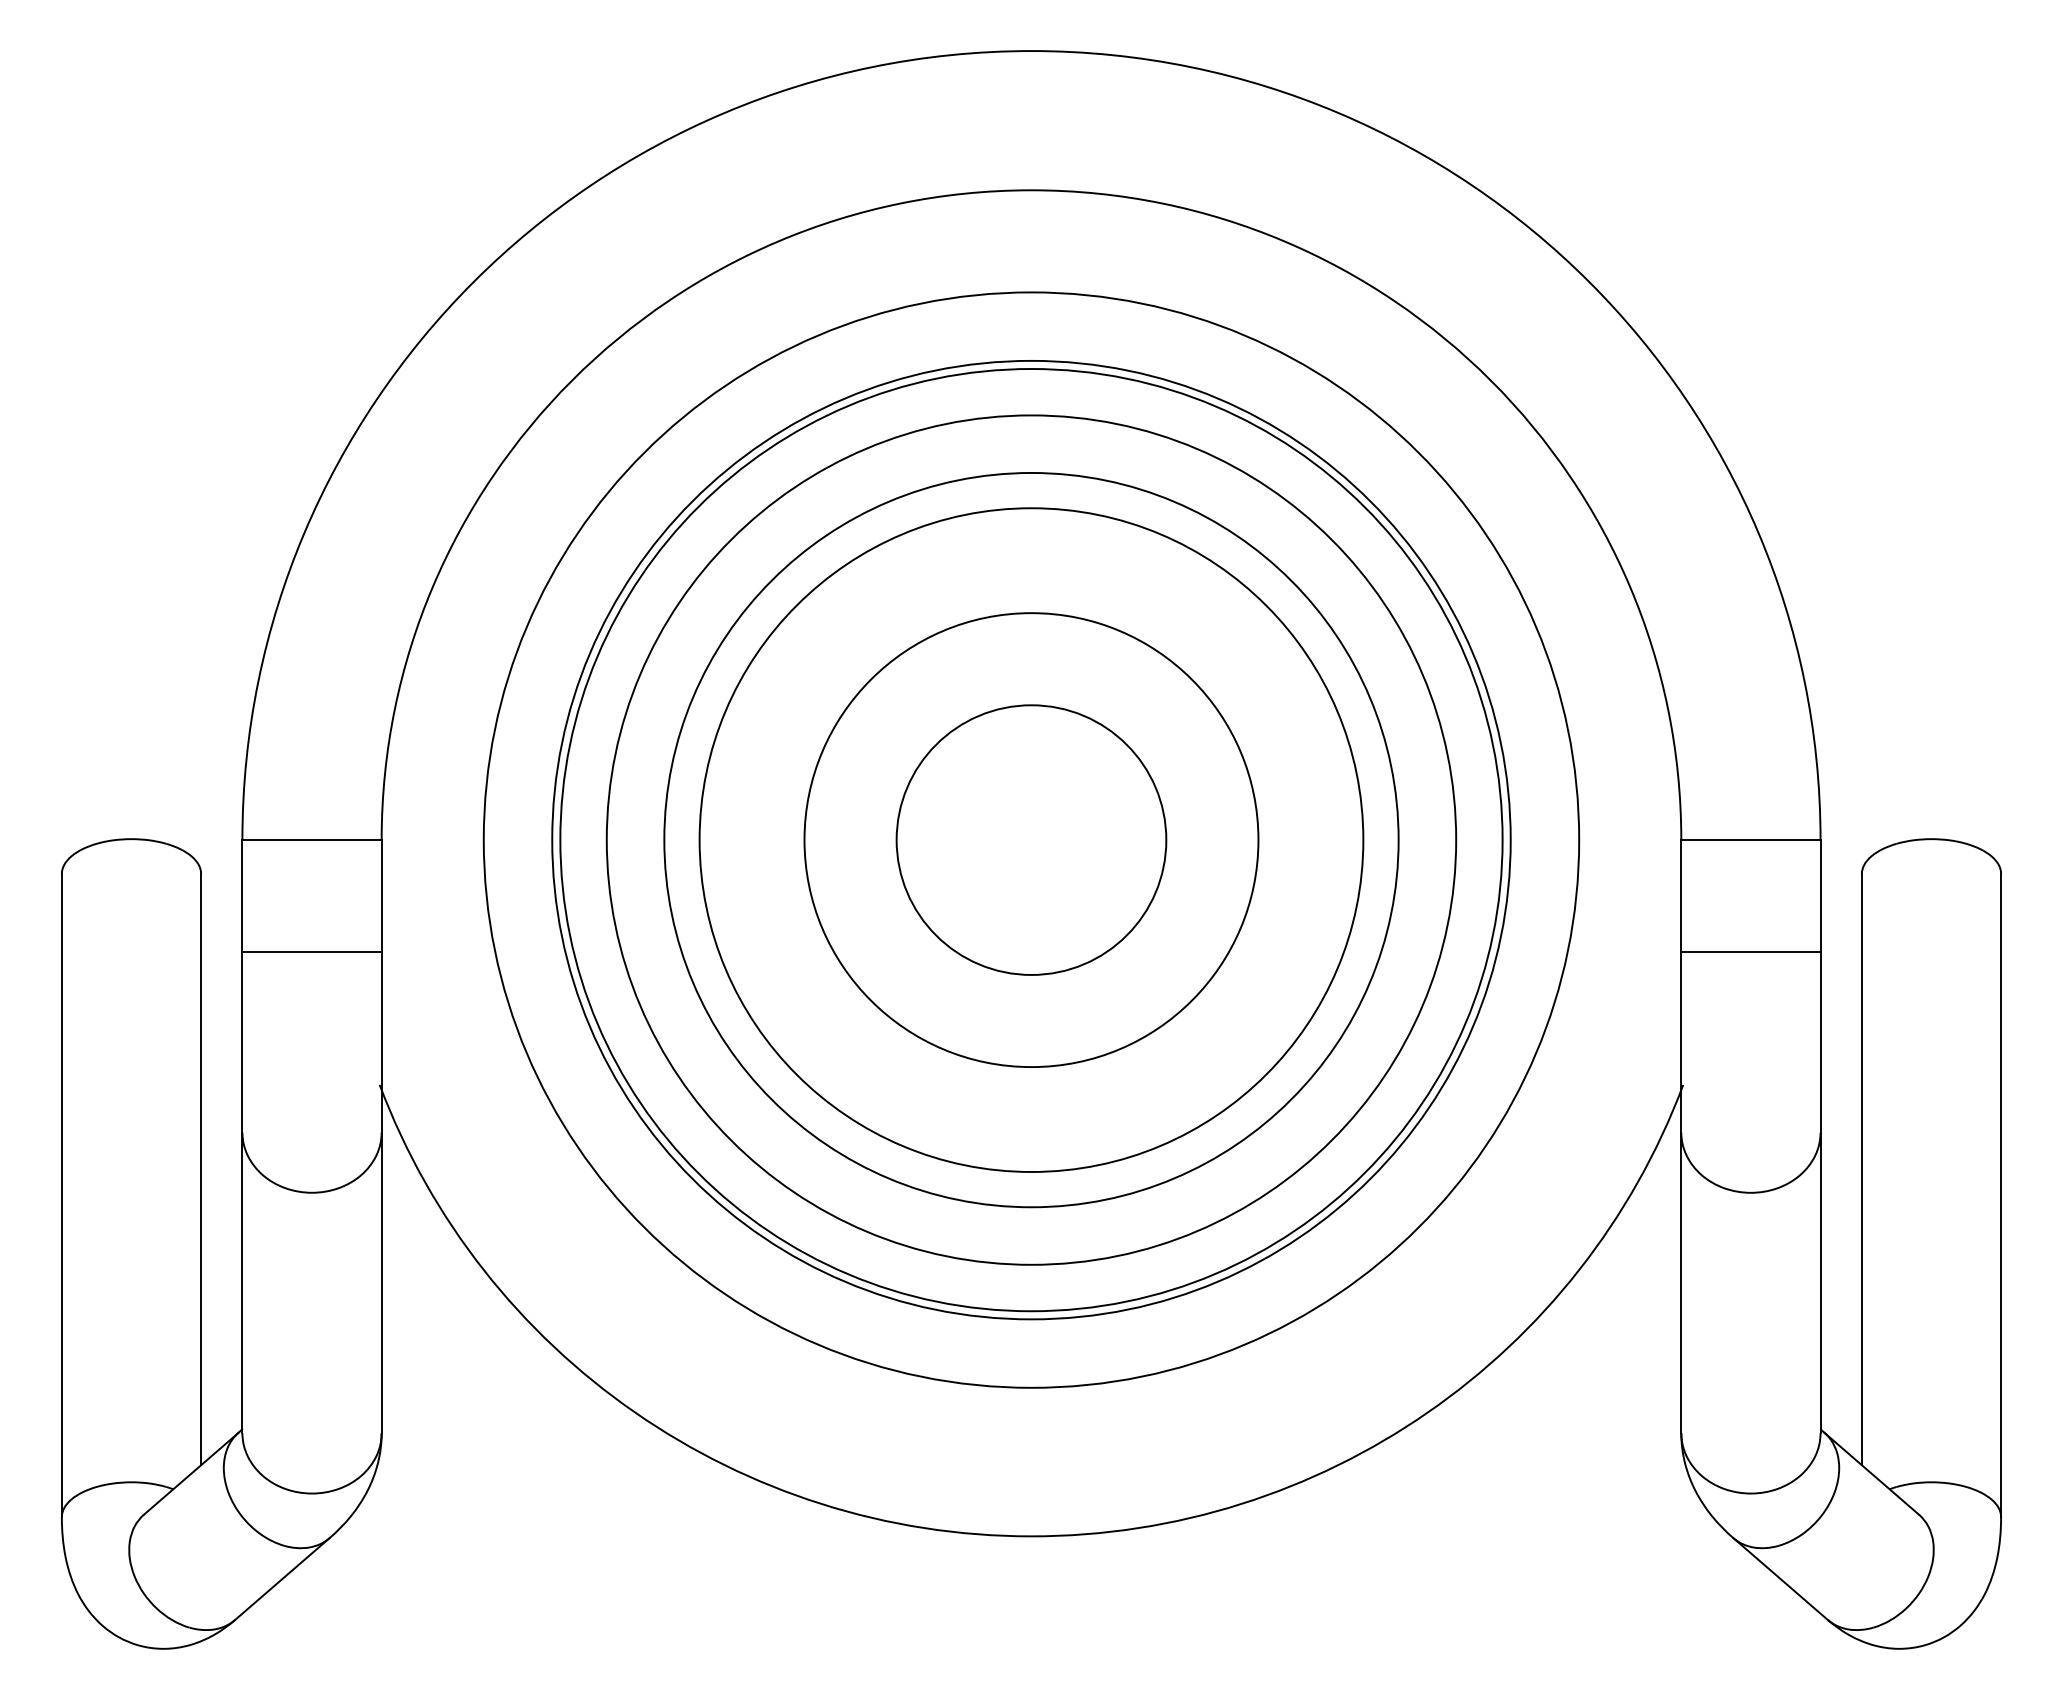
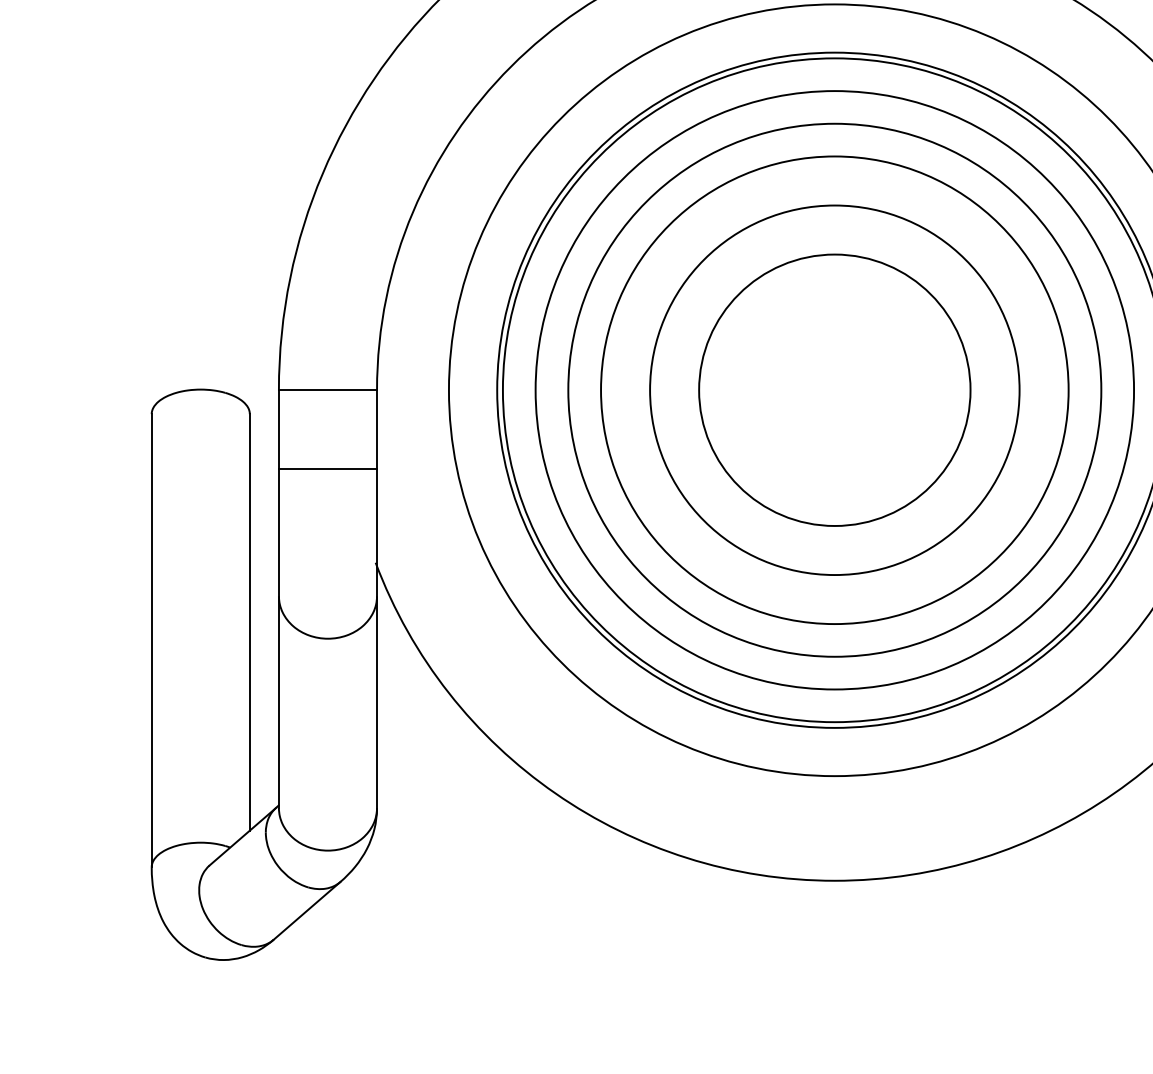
circle: (1031, 839) -> (834, 389), size x0.71
circle: (1031, 839) -> (834, 389), size x1.43
circle: (1031, 839) -> (834, 389), size x1.67

